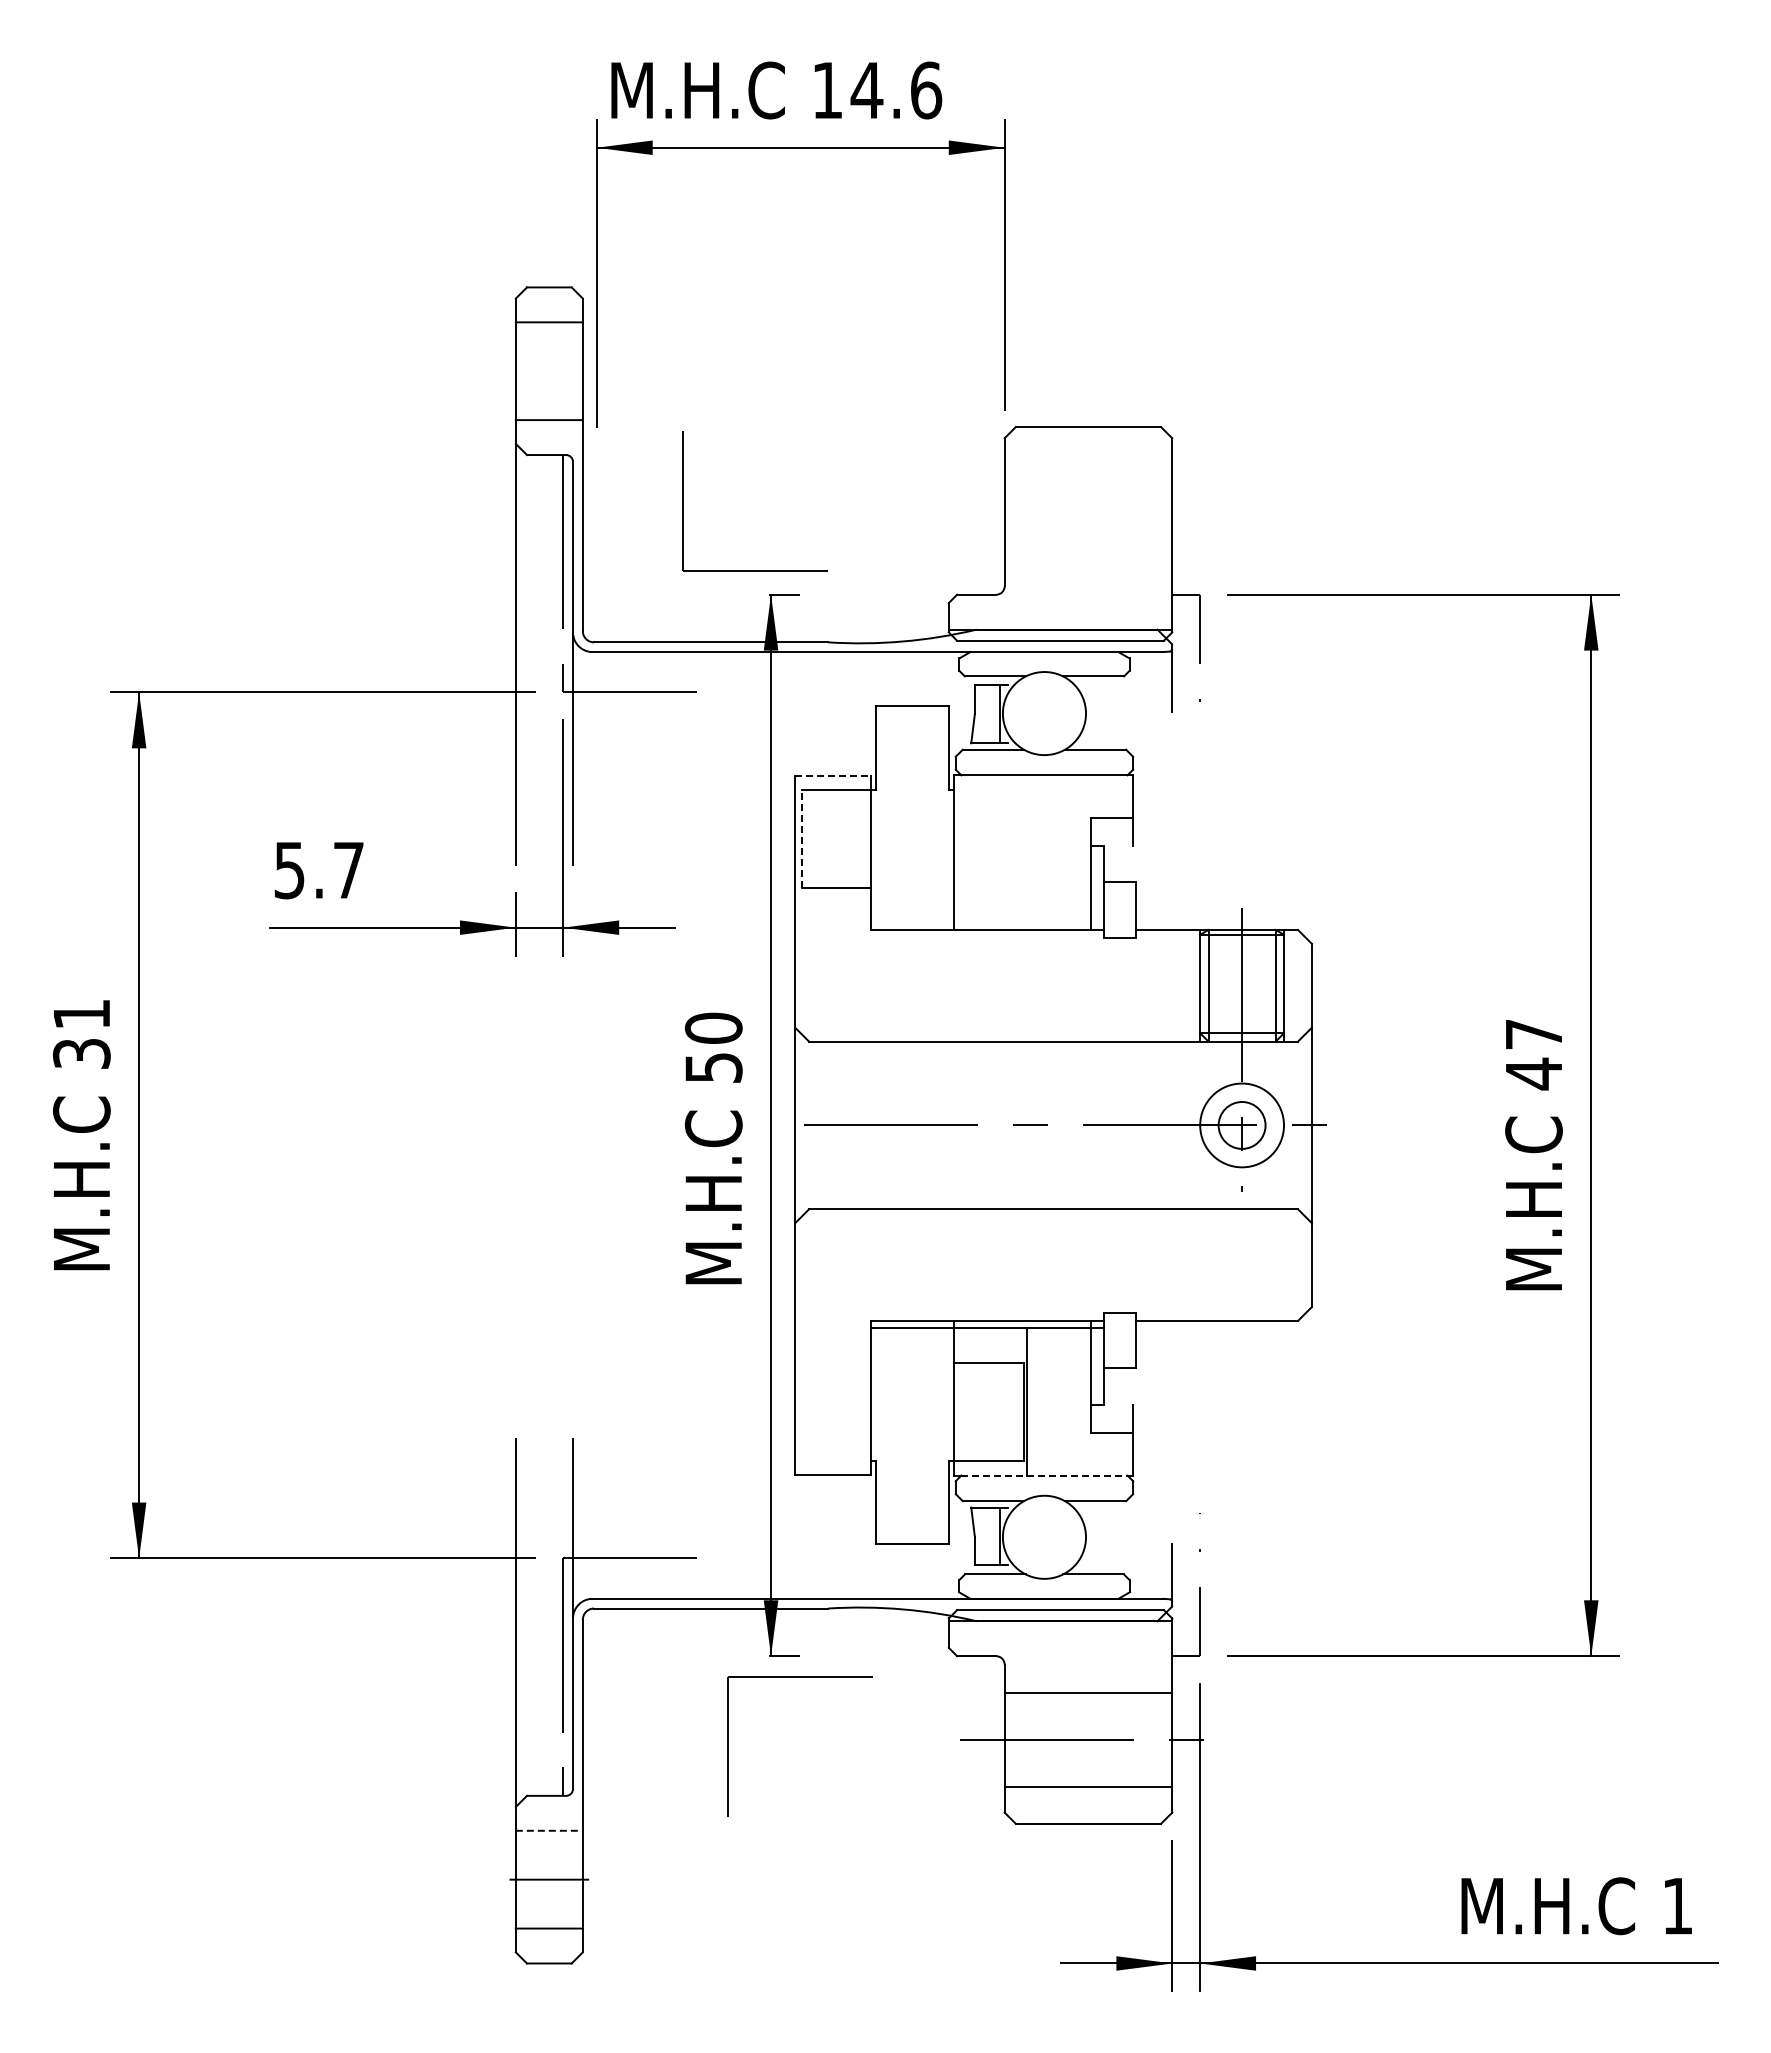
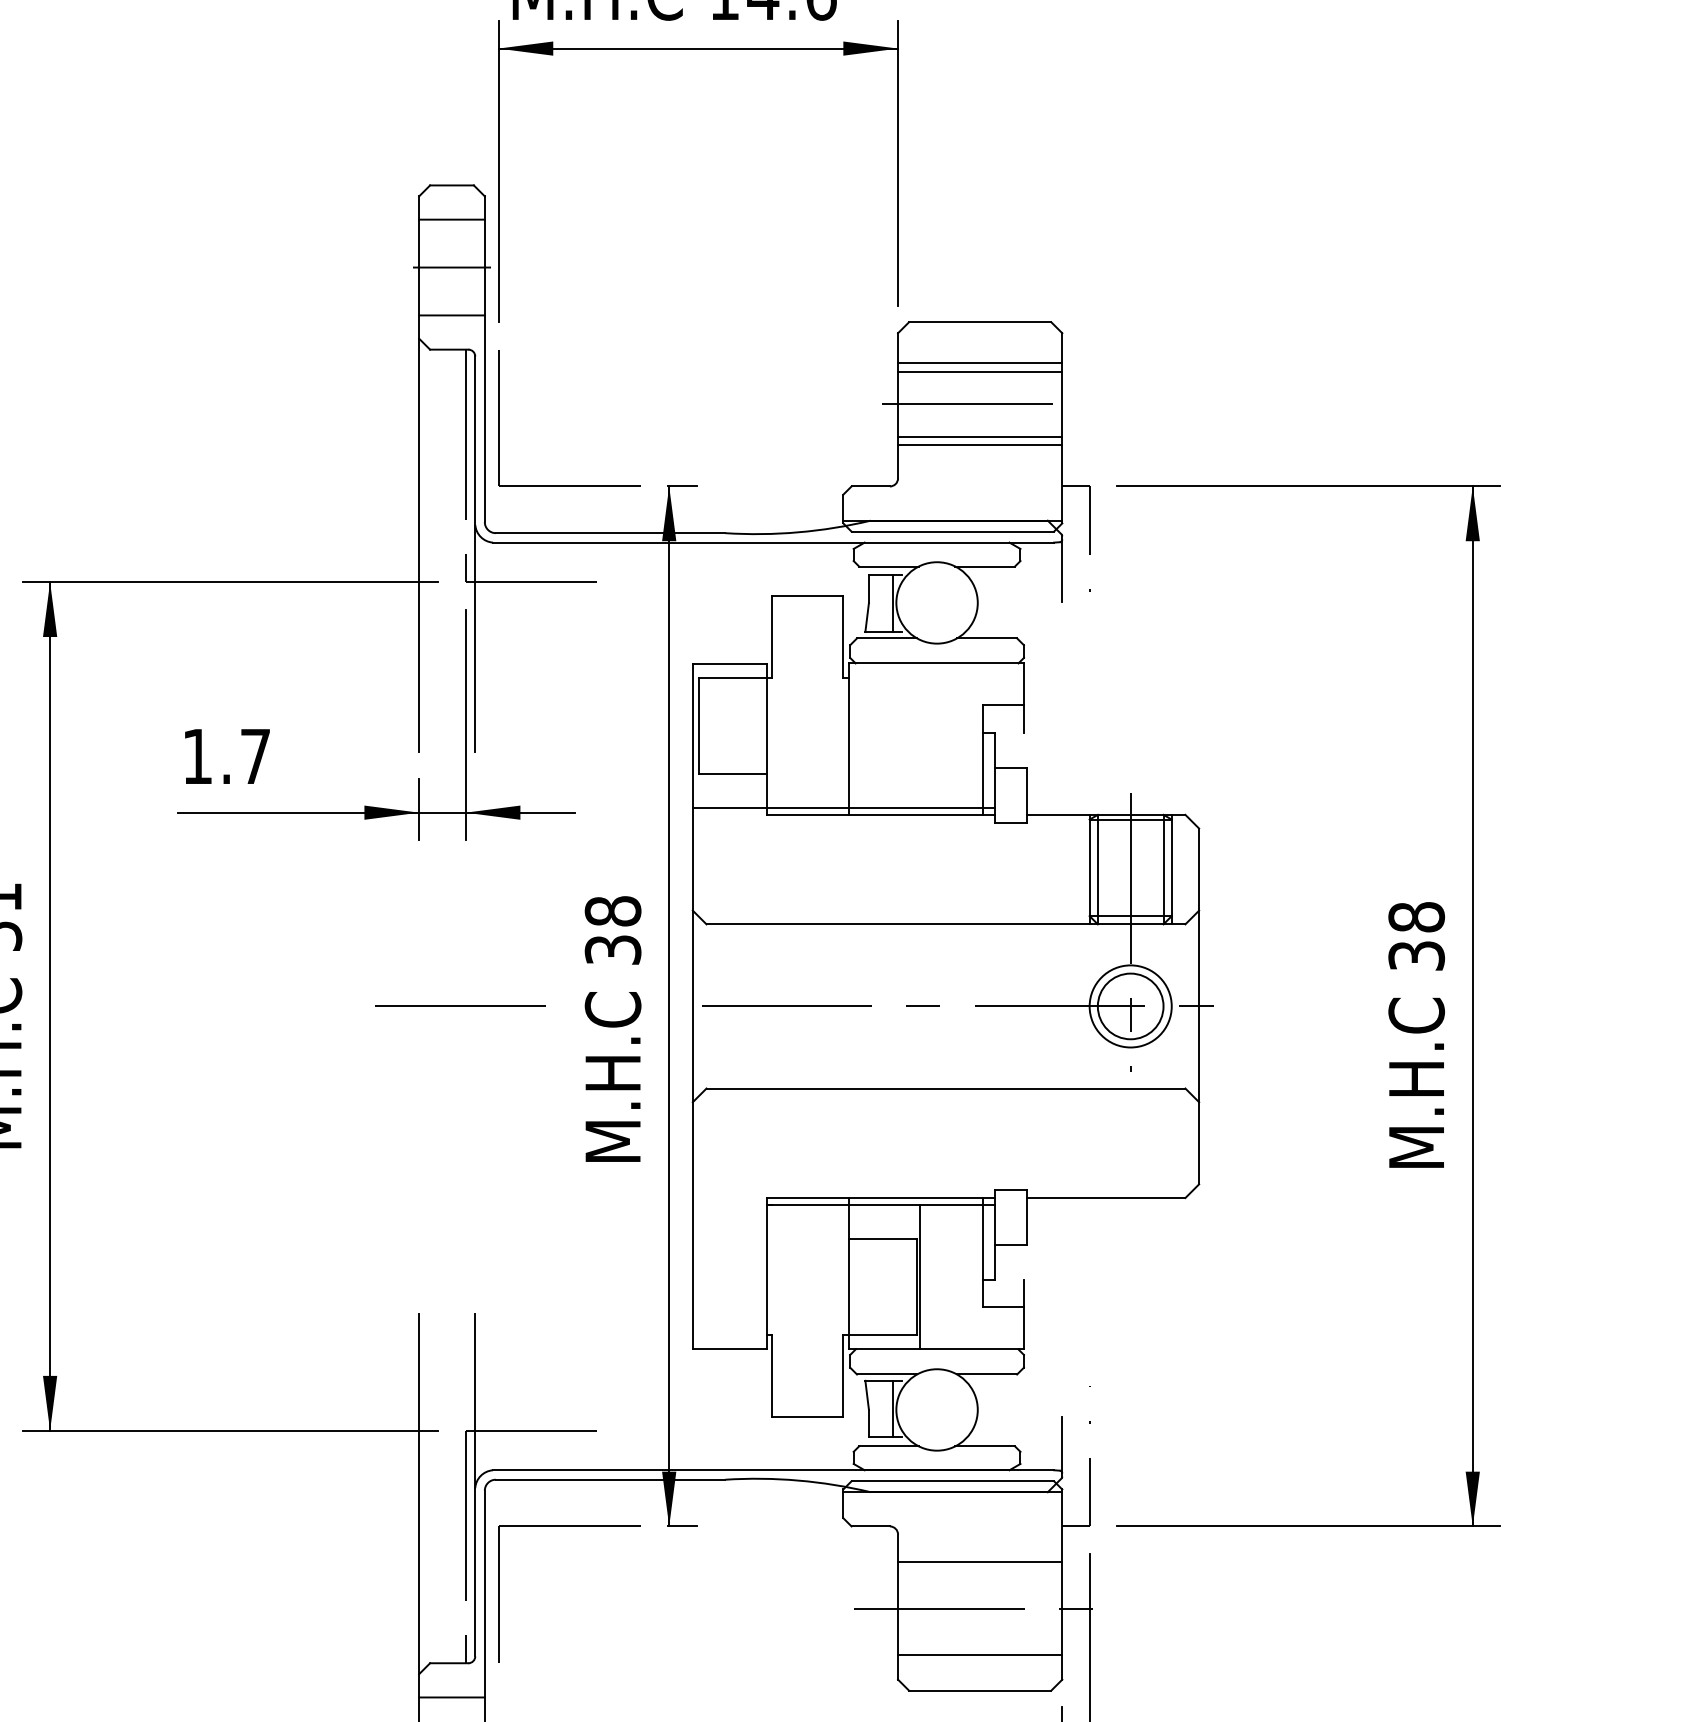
line: (549, 371) -> (452, 267), added
line: (1088, 469) -> (980, 363), added
line: (1088, 477) -> (980, 371), added
line: (1086, 510) -> (978, 403), added
line: (1088, 544) -> (980, 437), added
line: (1088, 552) -> (980, 445), added
part: (754, 570) -> (568, 486), moved
line: (832, 776) -> (729, 664), dashed -> solid
line: (801, 839) -> (699, 726), dashed -> solid
text: (289, 870) -> (197, 756), 5.7 -> 1.7
line: (949, 922) -> (844, 807), added
text: (713, 1047) -> (612, 930), 50 -> 38
text: (1533, 1054) -> (1416, 936), 47 -> 38
circle: (1241, 1124) -> (1130, 1005), size x1.43
line: (564, 1125) -> (466, 1006), added
line: (1044, 1475) -> (937, 1349), dashed -> solid
part: (799, 1677) -> (568, 1526), moved
line: (549, 1830) -> (452, 1697), dashed -> solid

